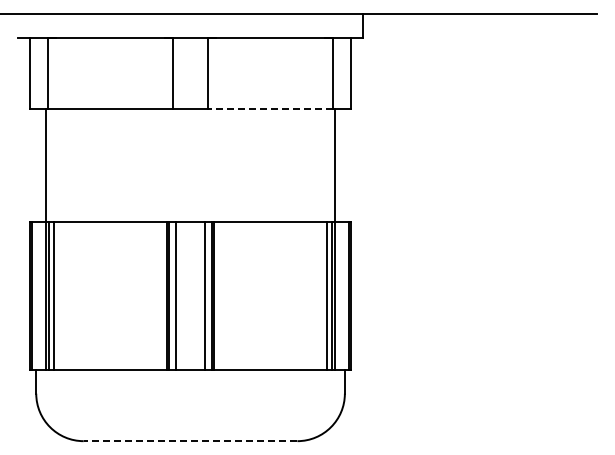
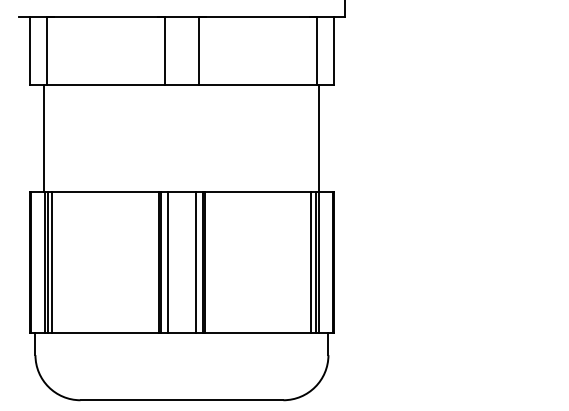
line: (270, 108) -> (257, 84), dashed -> solid
line: (190, 441) -> (181, 400), dashed -> solid

